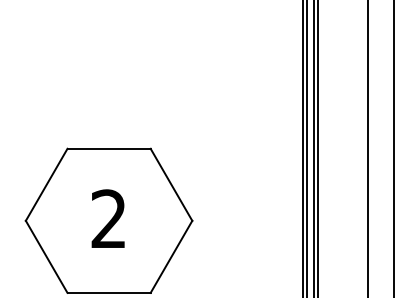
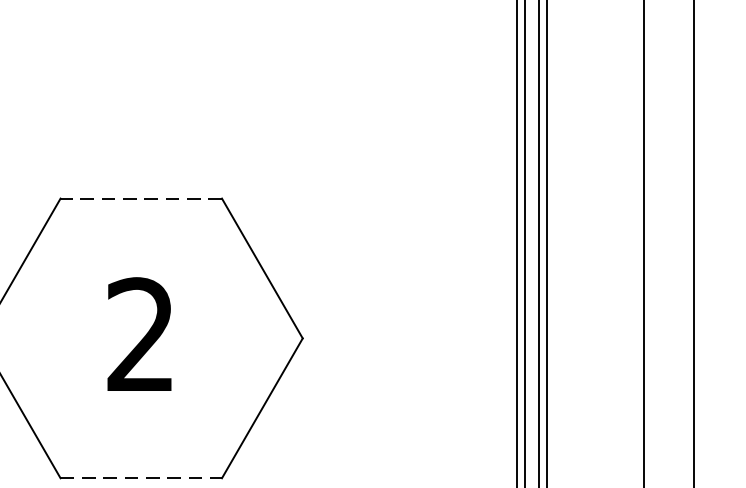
line: (109, 148) -> (142, 198), solid -> dashed
line: (109, 292) -> (142, 477), solid -> dashed

